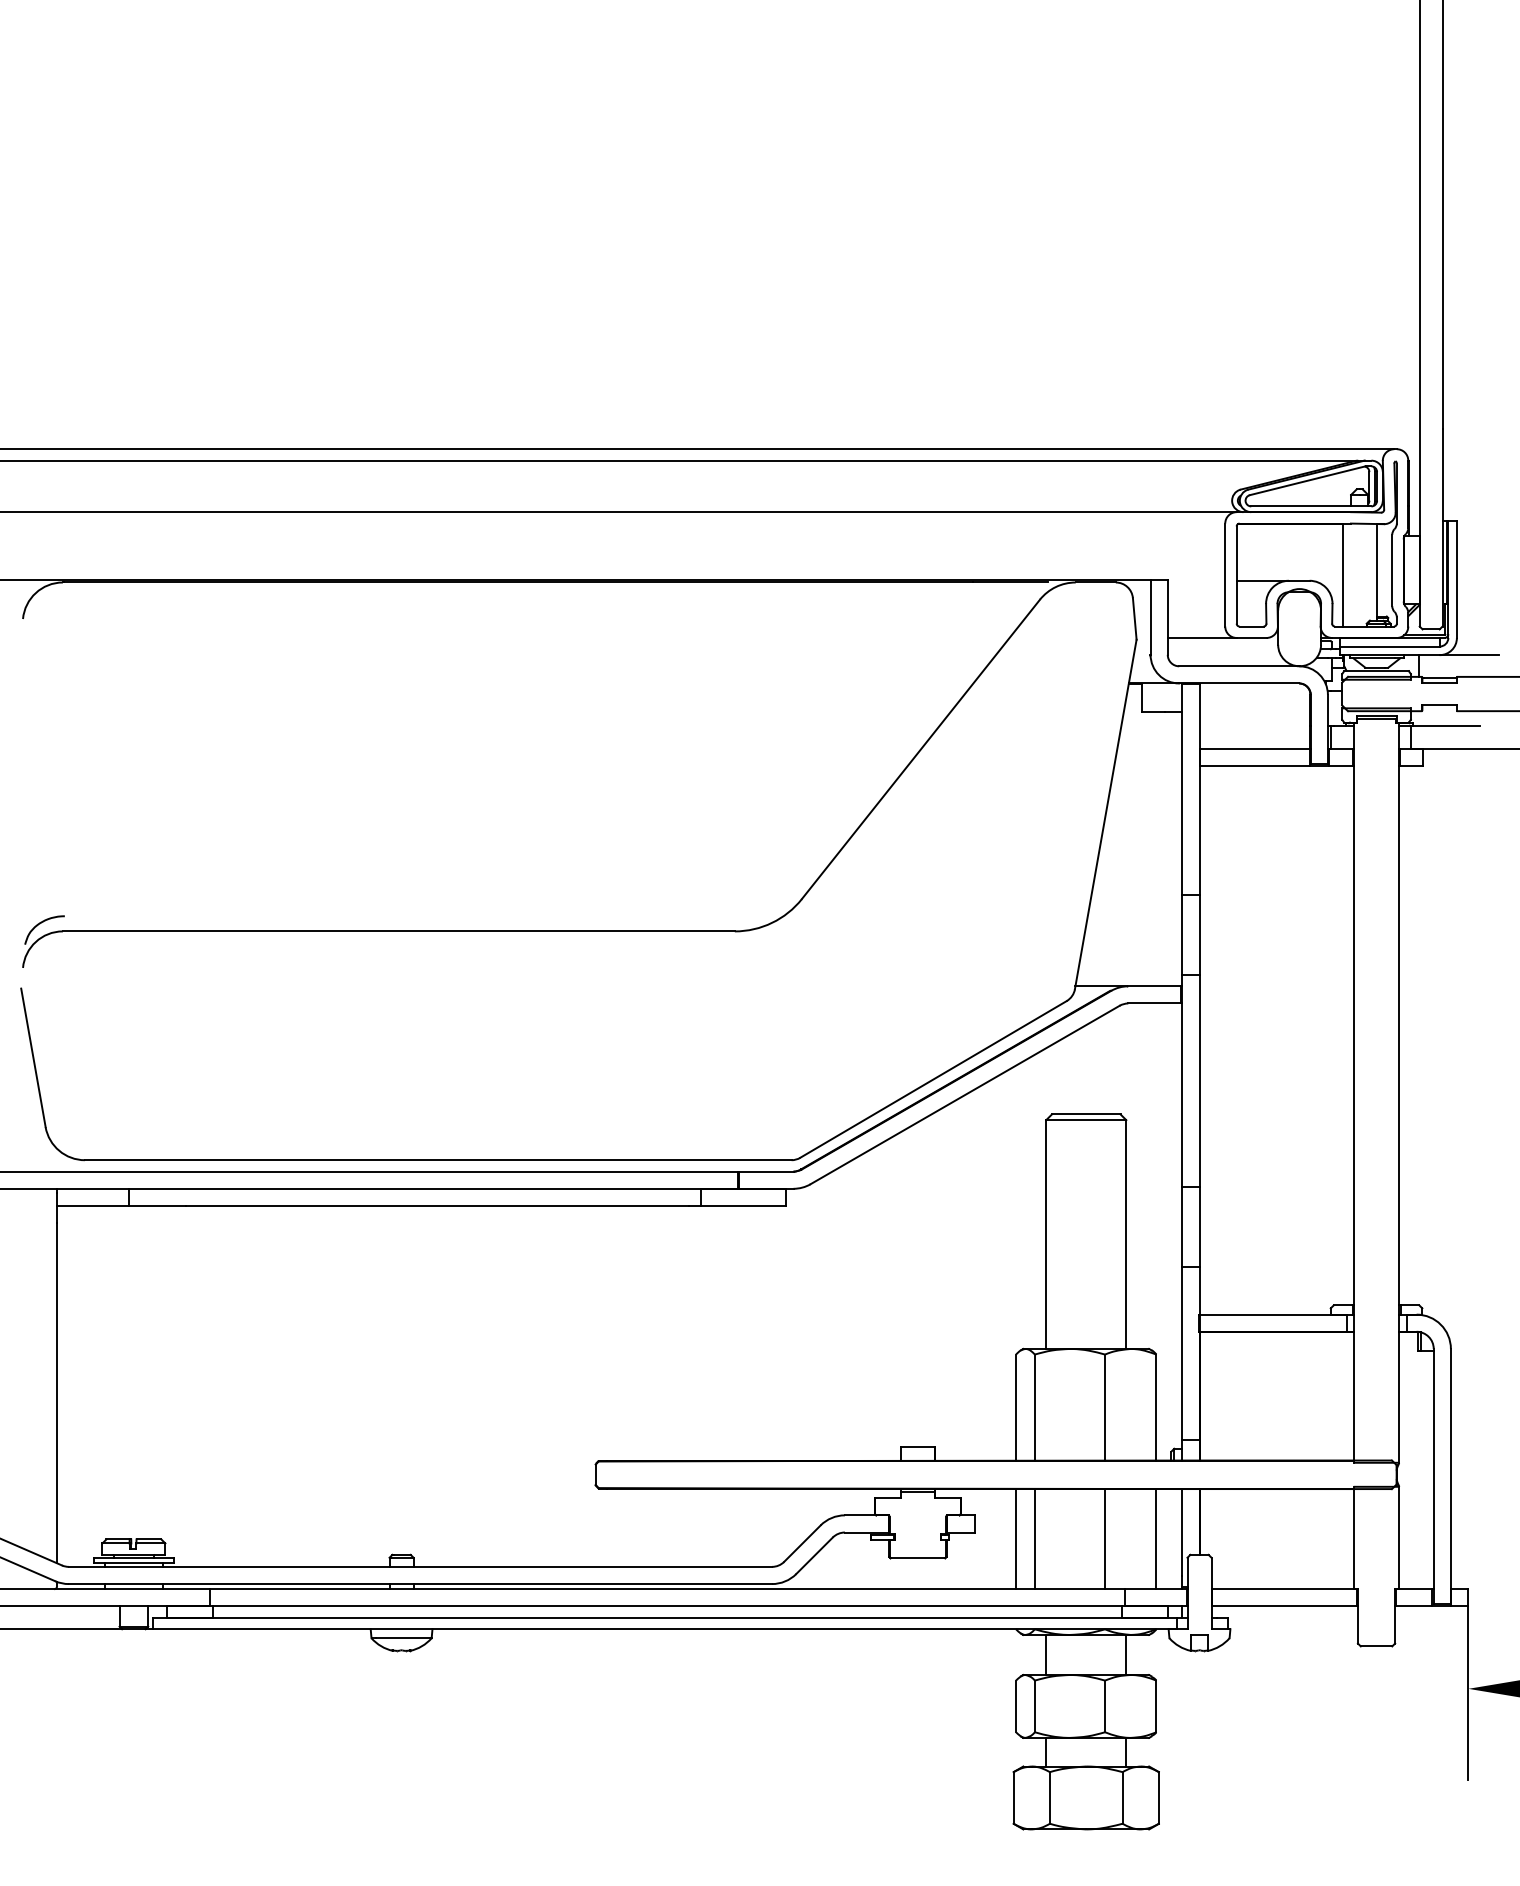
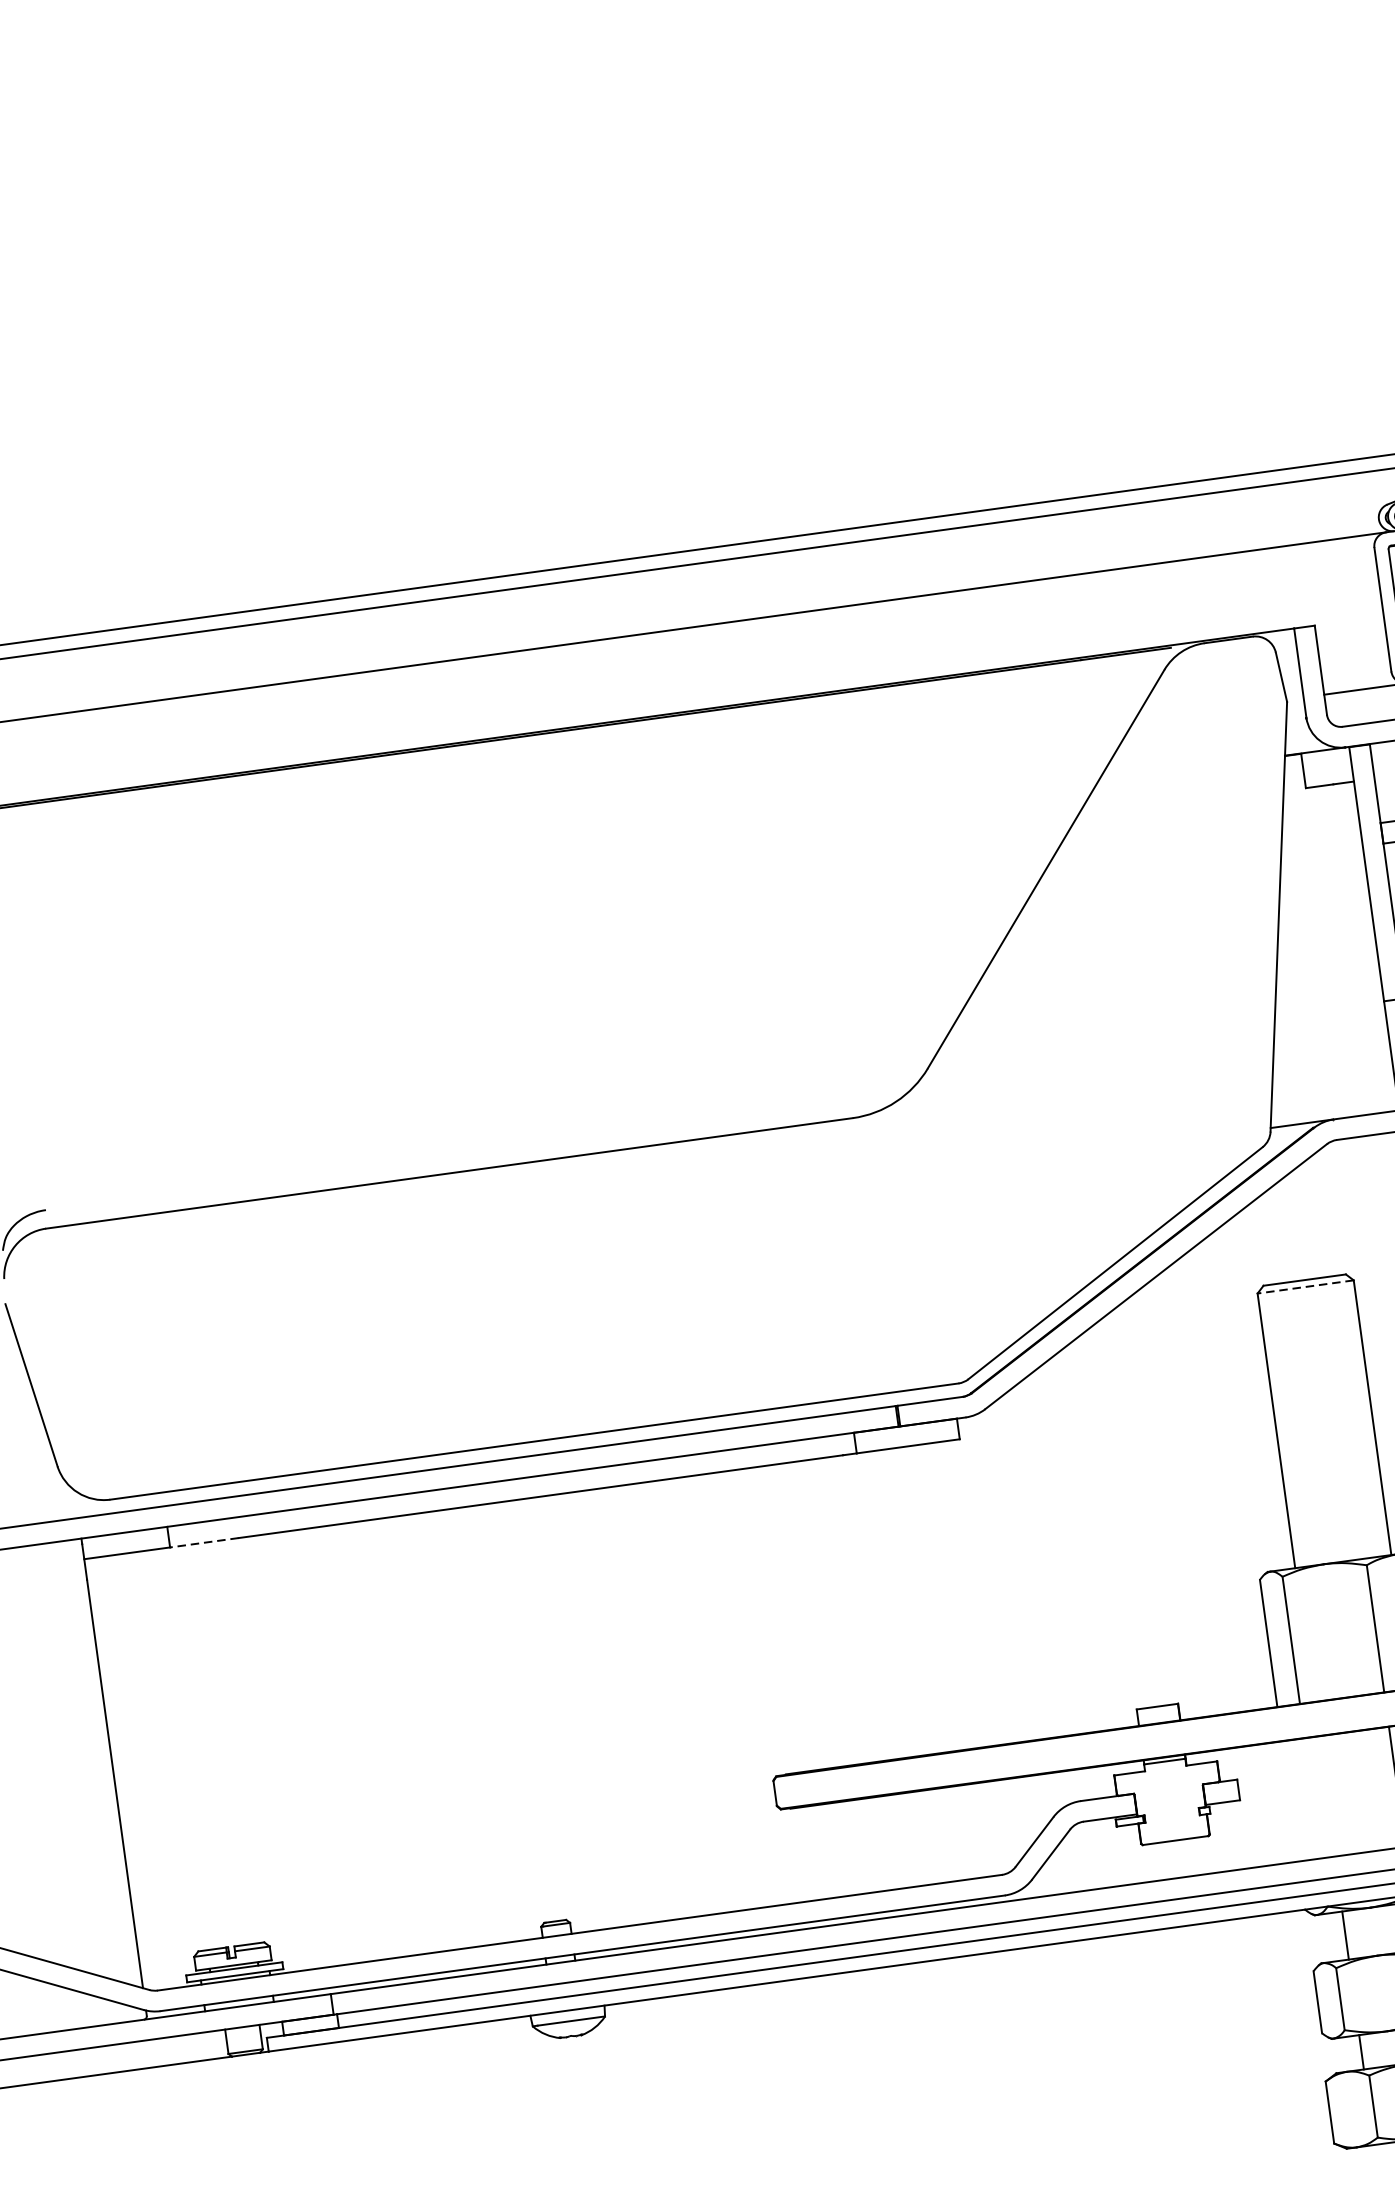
line: (1085, 1120) -> (1304, 1287), solid -> dashed
line: (157, 1205) -> (204, 1542), solid -> dashed
line: (1016, 1539) -> (1290, 1801), removed
line: (1034, 1539) -> (1312, 1798), removed

